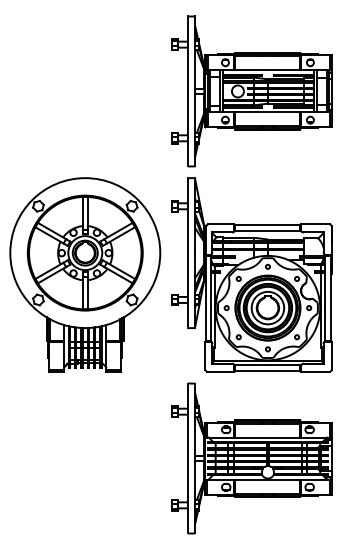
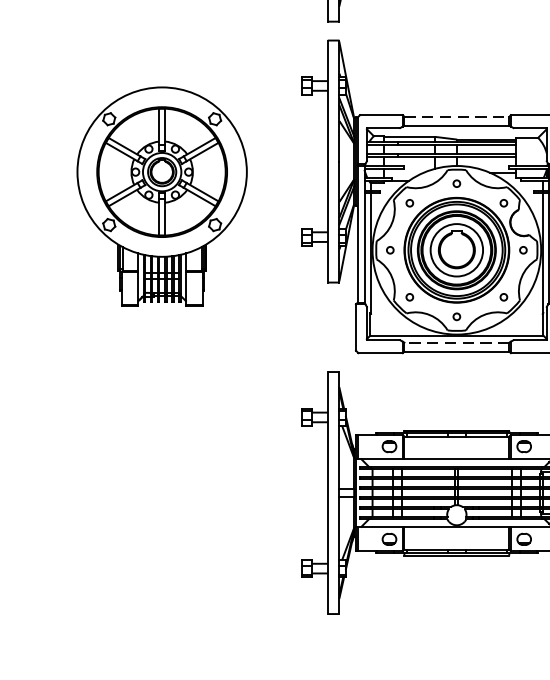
line: (268, 225) -> (457, 116), solid -> dashed
part: (85, 274) -> (162, 196), size x0.7
line: (267, 365) -> (456, 342), solid -> dashed

